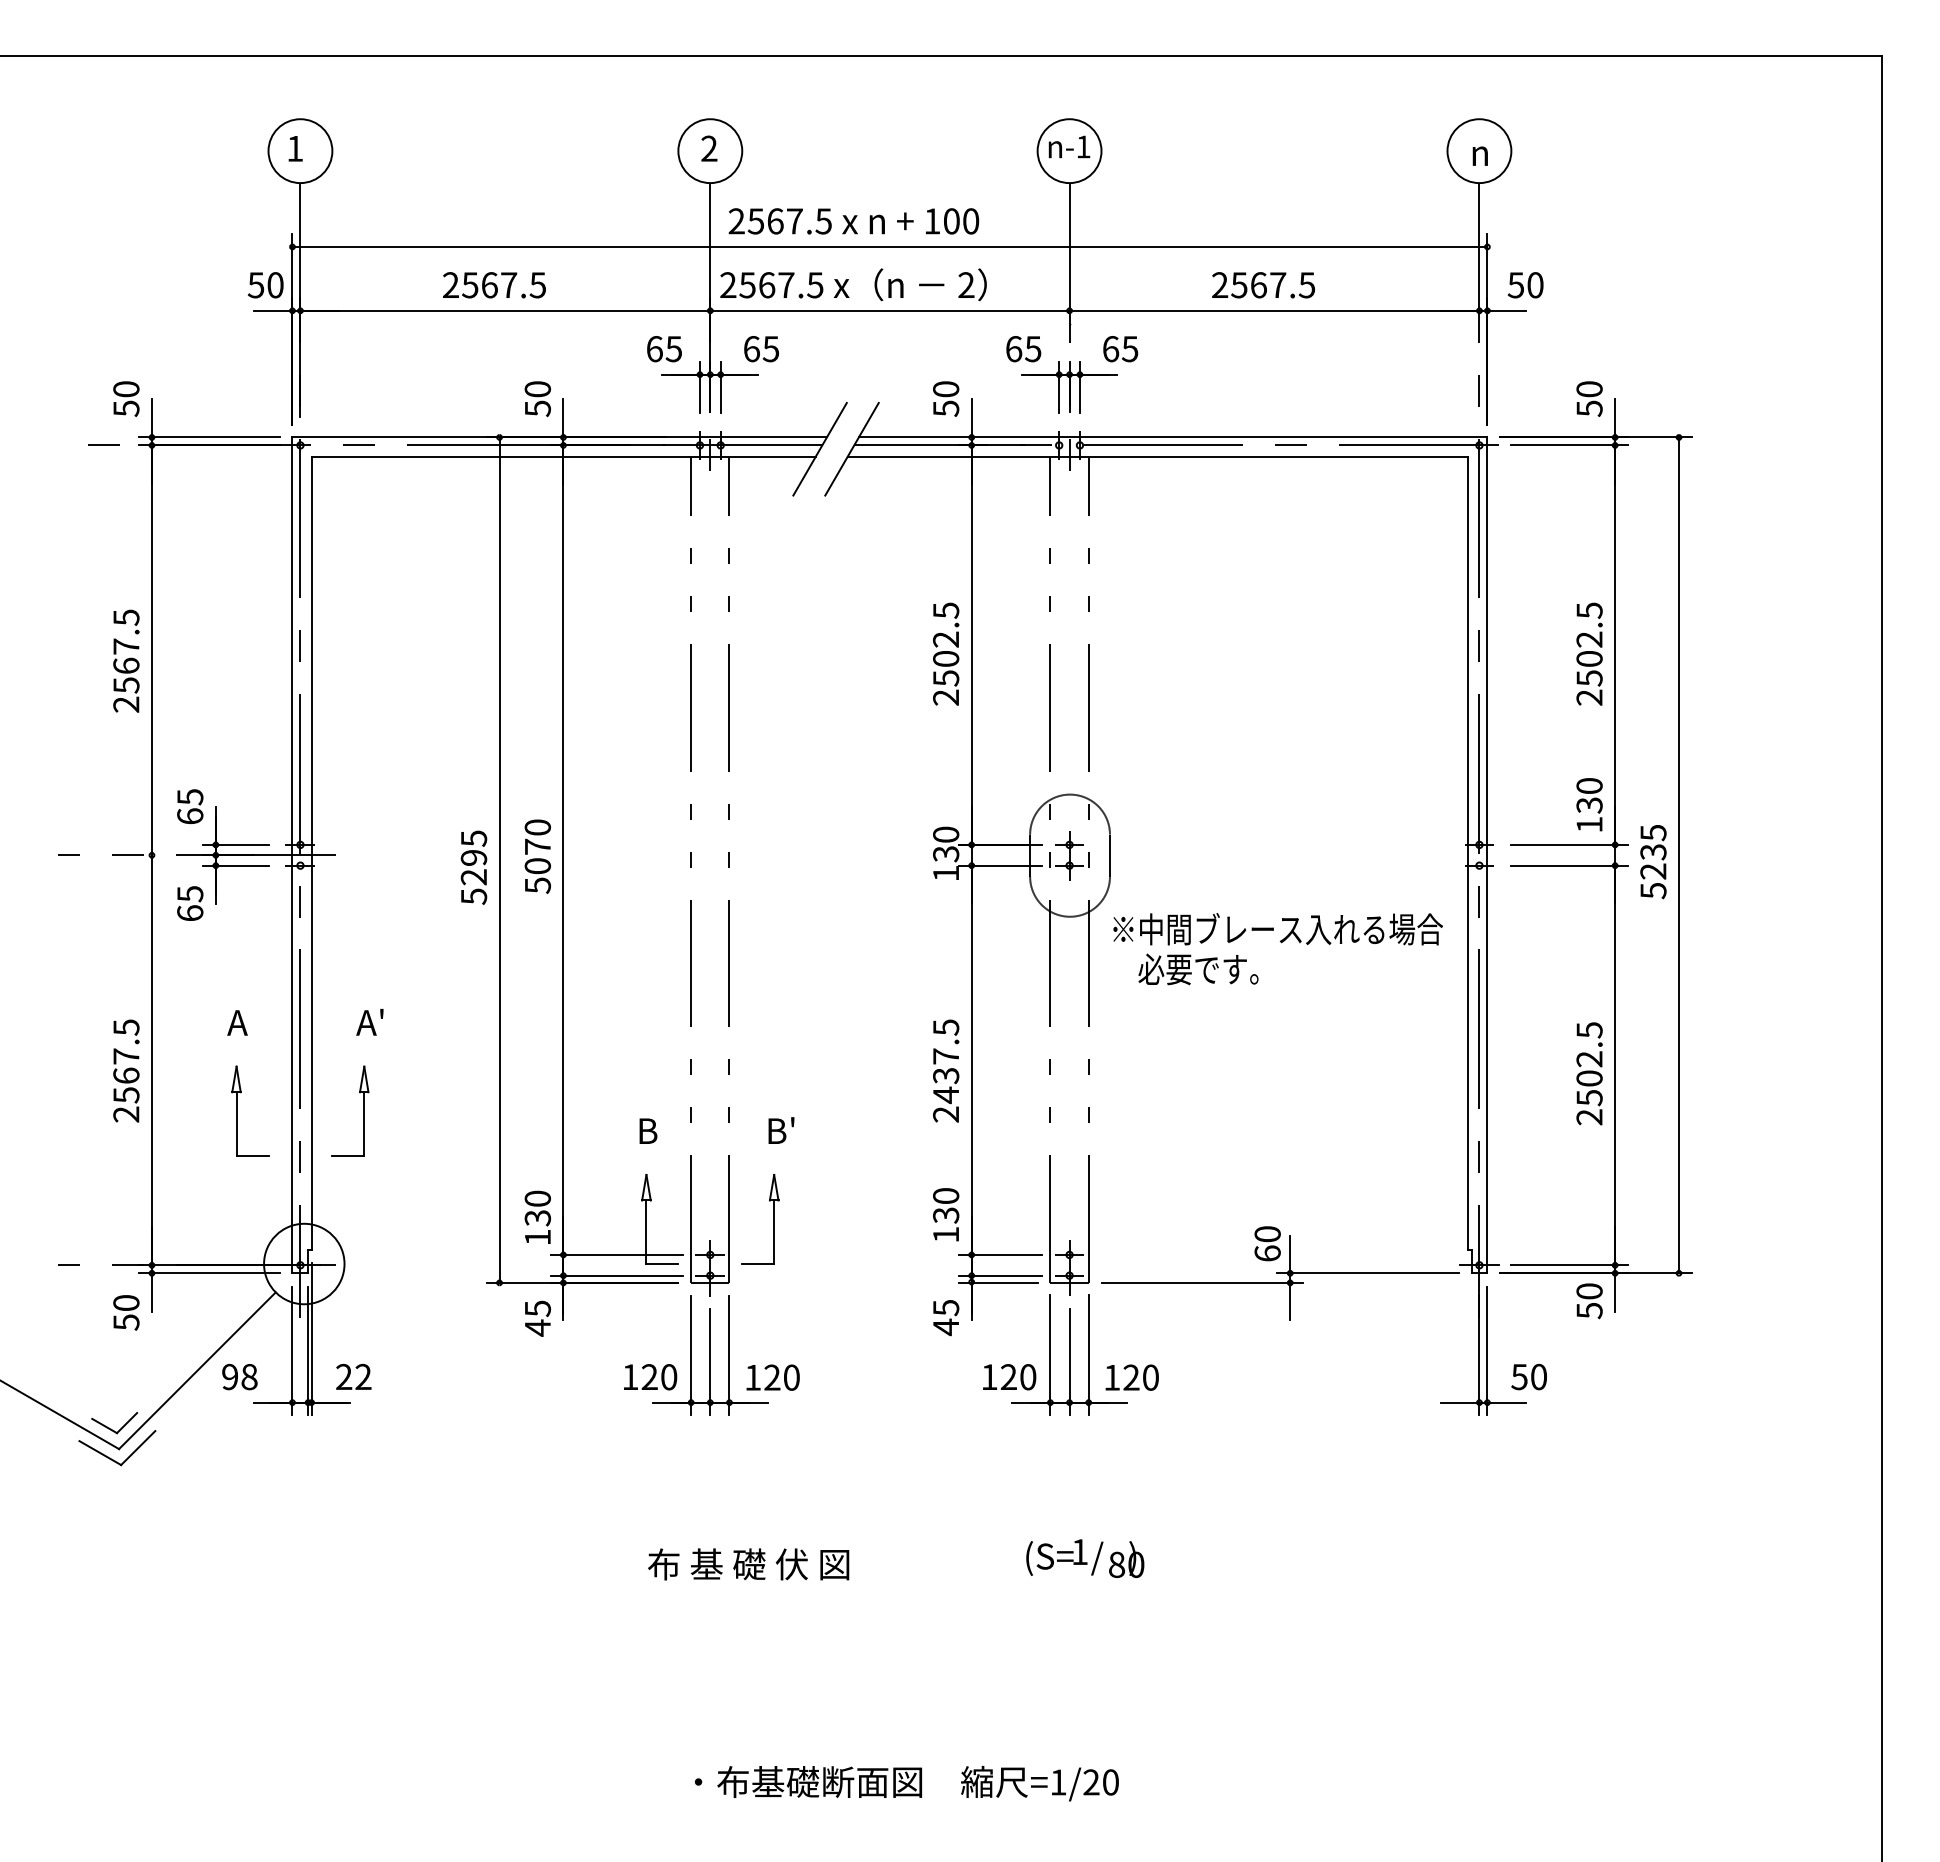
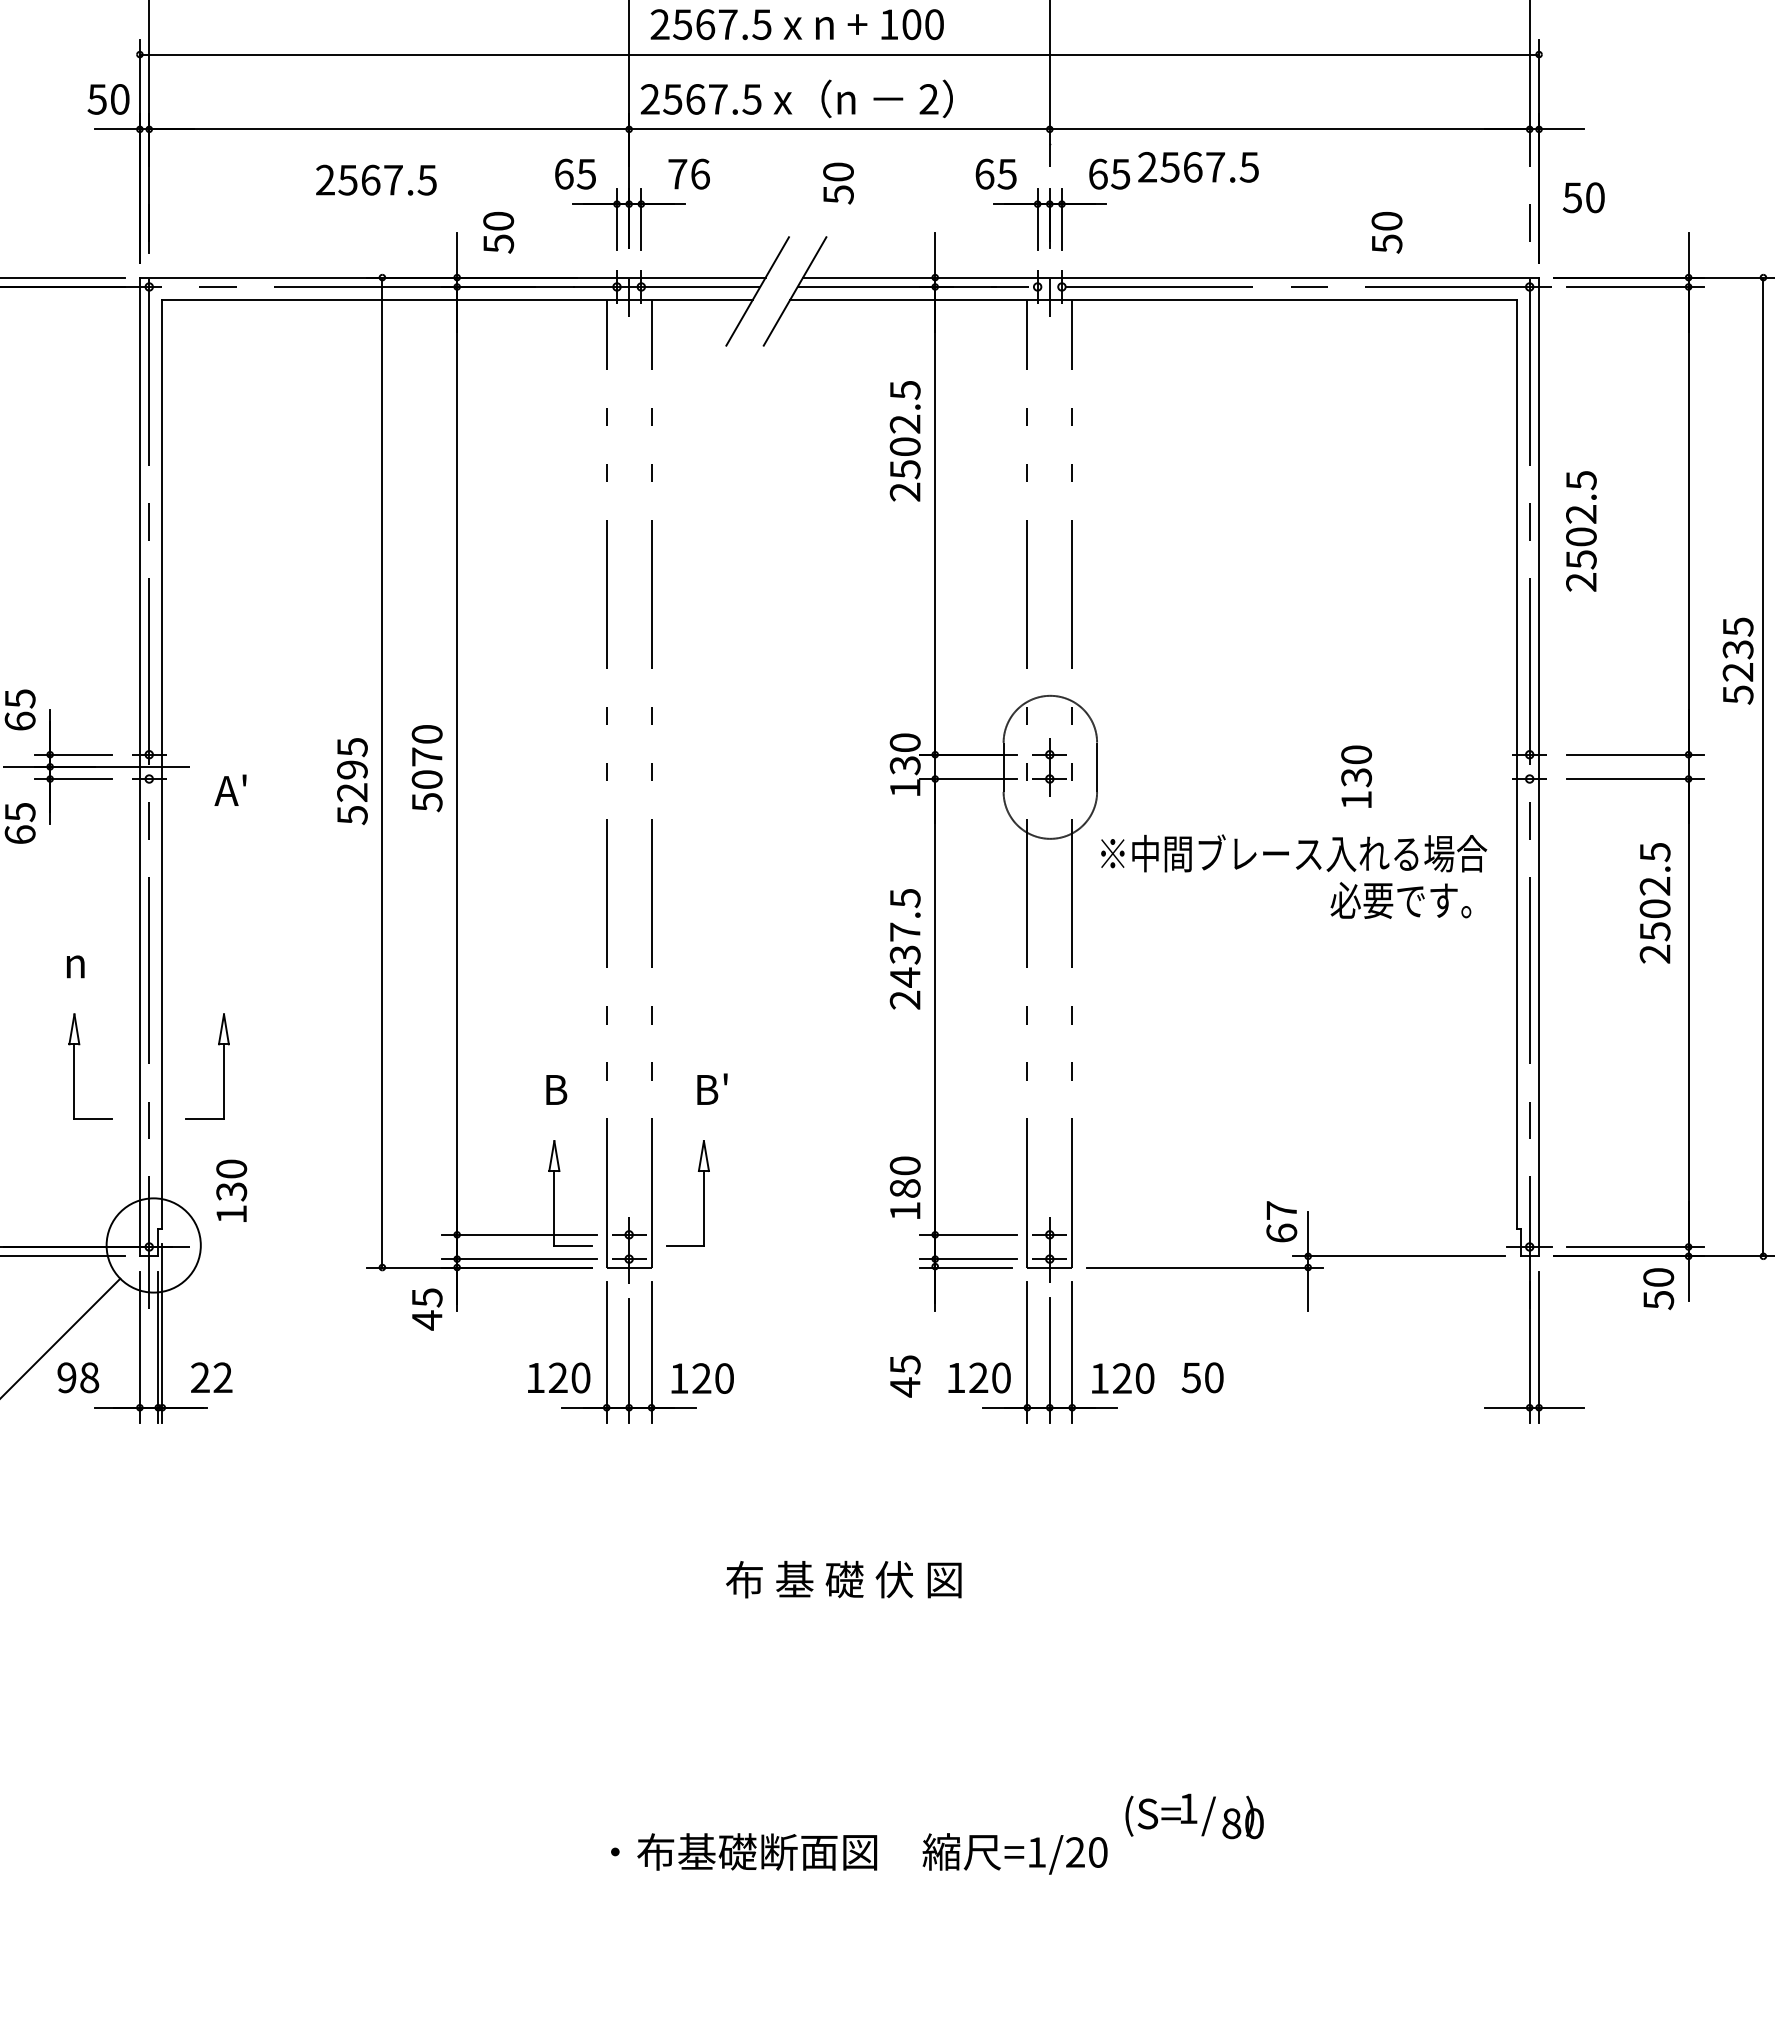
text: (494, 285) -> (376, 180), moved
text: (1263, 285) -> (1198, 167), moved
text: (1525, 285) -> (1583, 198), moved
text: (761, 349) -> (689, 174), 65 -> 76
text: (946, 398) -> (838, 182), moved
text: (537, 399) -> (498, 233), moved
text: (1589, 399) -> (1386, 233), moved
text: (946, 653) -> (905, 440), moved
text: (1589, 653) -> (1581, 530), moved
text: (1589, 804) -> (1356, 776), moved
text: (1653, 862) -> (1738, 661), moved
text: (1198, 969) -> (1400, 900), moved
text: (237, 1022) -> (75, 962), A -> n
text: (369, 1022) -> (230, 790), moved
text: (946, 1070) -> (905, 948), moved
text: (1589, 1073) -> (1655, 902), moved
text: (946, 1215) -> (905, 1188), 130 -> 180
text: (537, 1216) -> (231, 1189), moved
text: (1267, 1234) -> (1281, 1210), 60 -> 67
text: (946, 1318) -> (905, 1377), moved
text: (1528, 1376) -> (1201, 1377), moved
text: (1085, 1558) -> (1194, 1816), moved
text: (748, 1564) -> (843, 1579), moved

